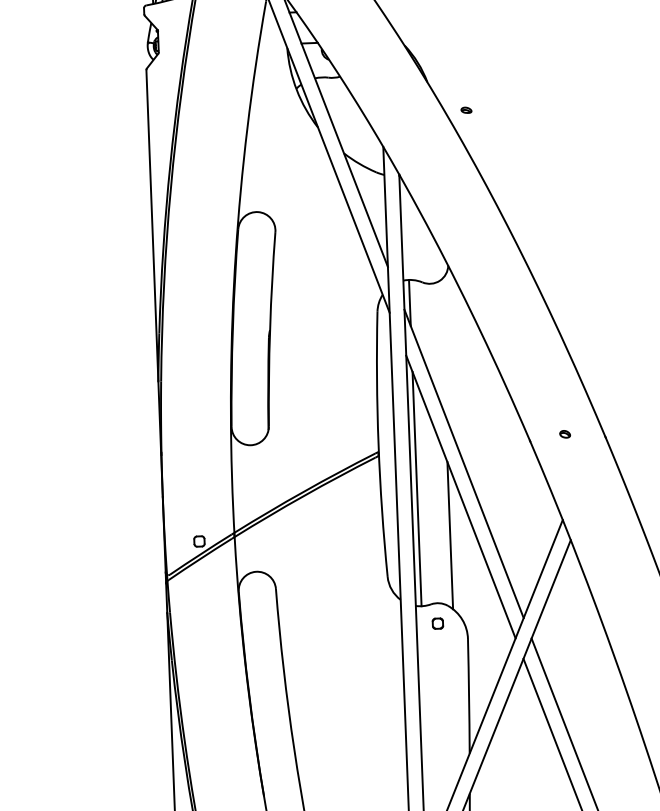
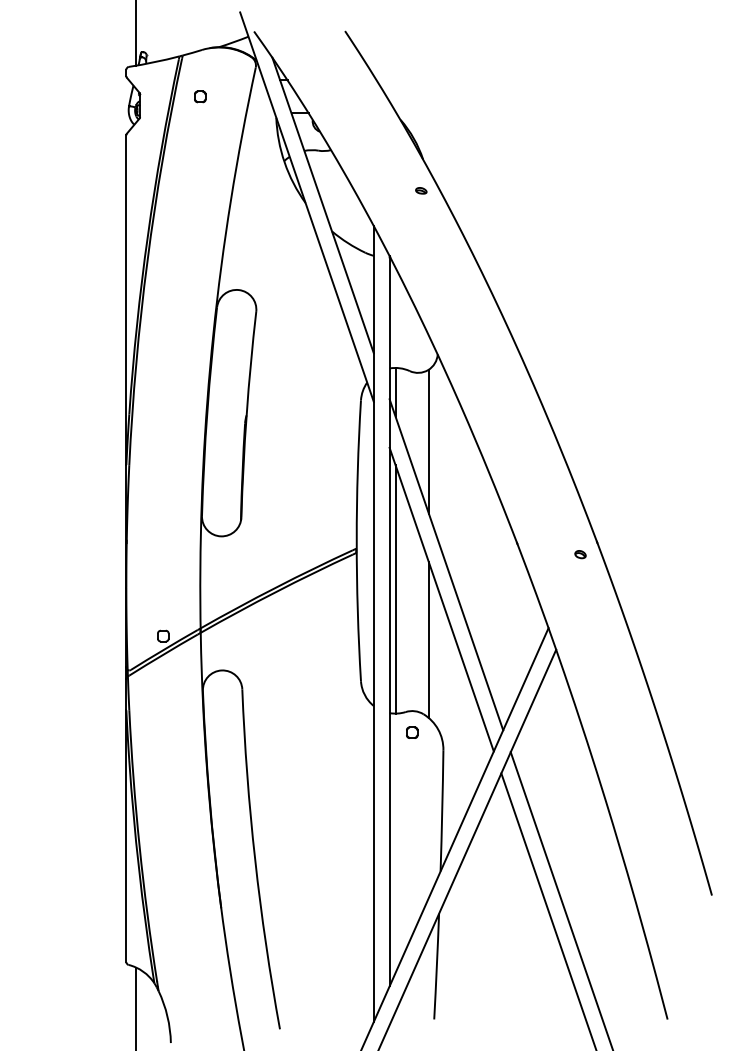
part: (214, 30) -> (200, 96), added
part: (466, 109) -> (421, 190), moved
line: (442, 348) -> (428, 441), added
part: (565, 434) -> (580, 554), moved

